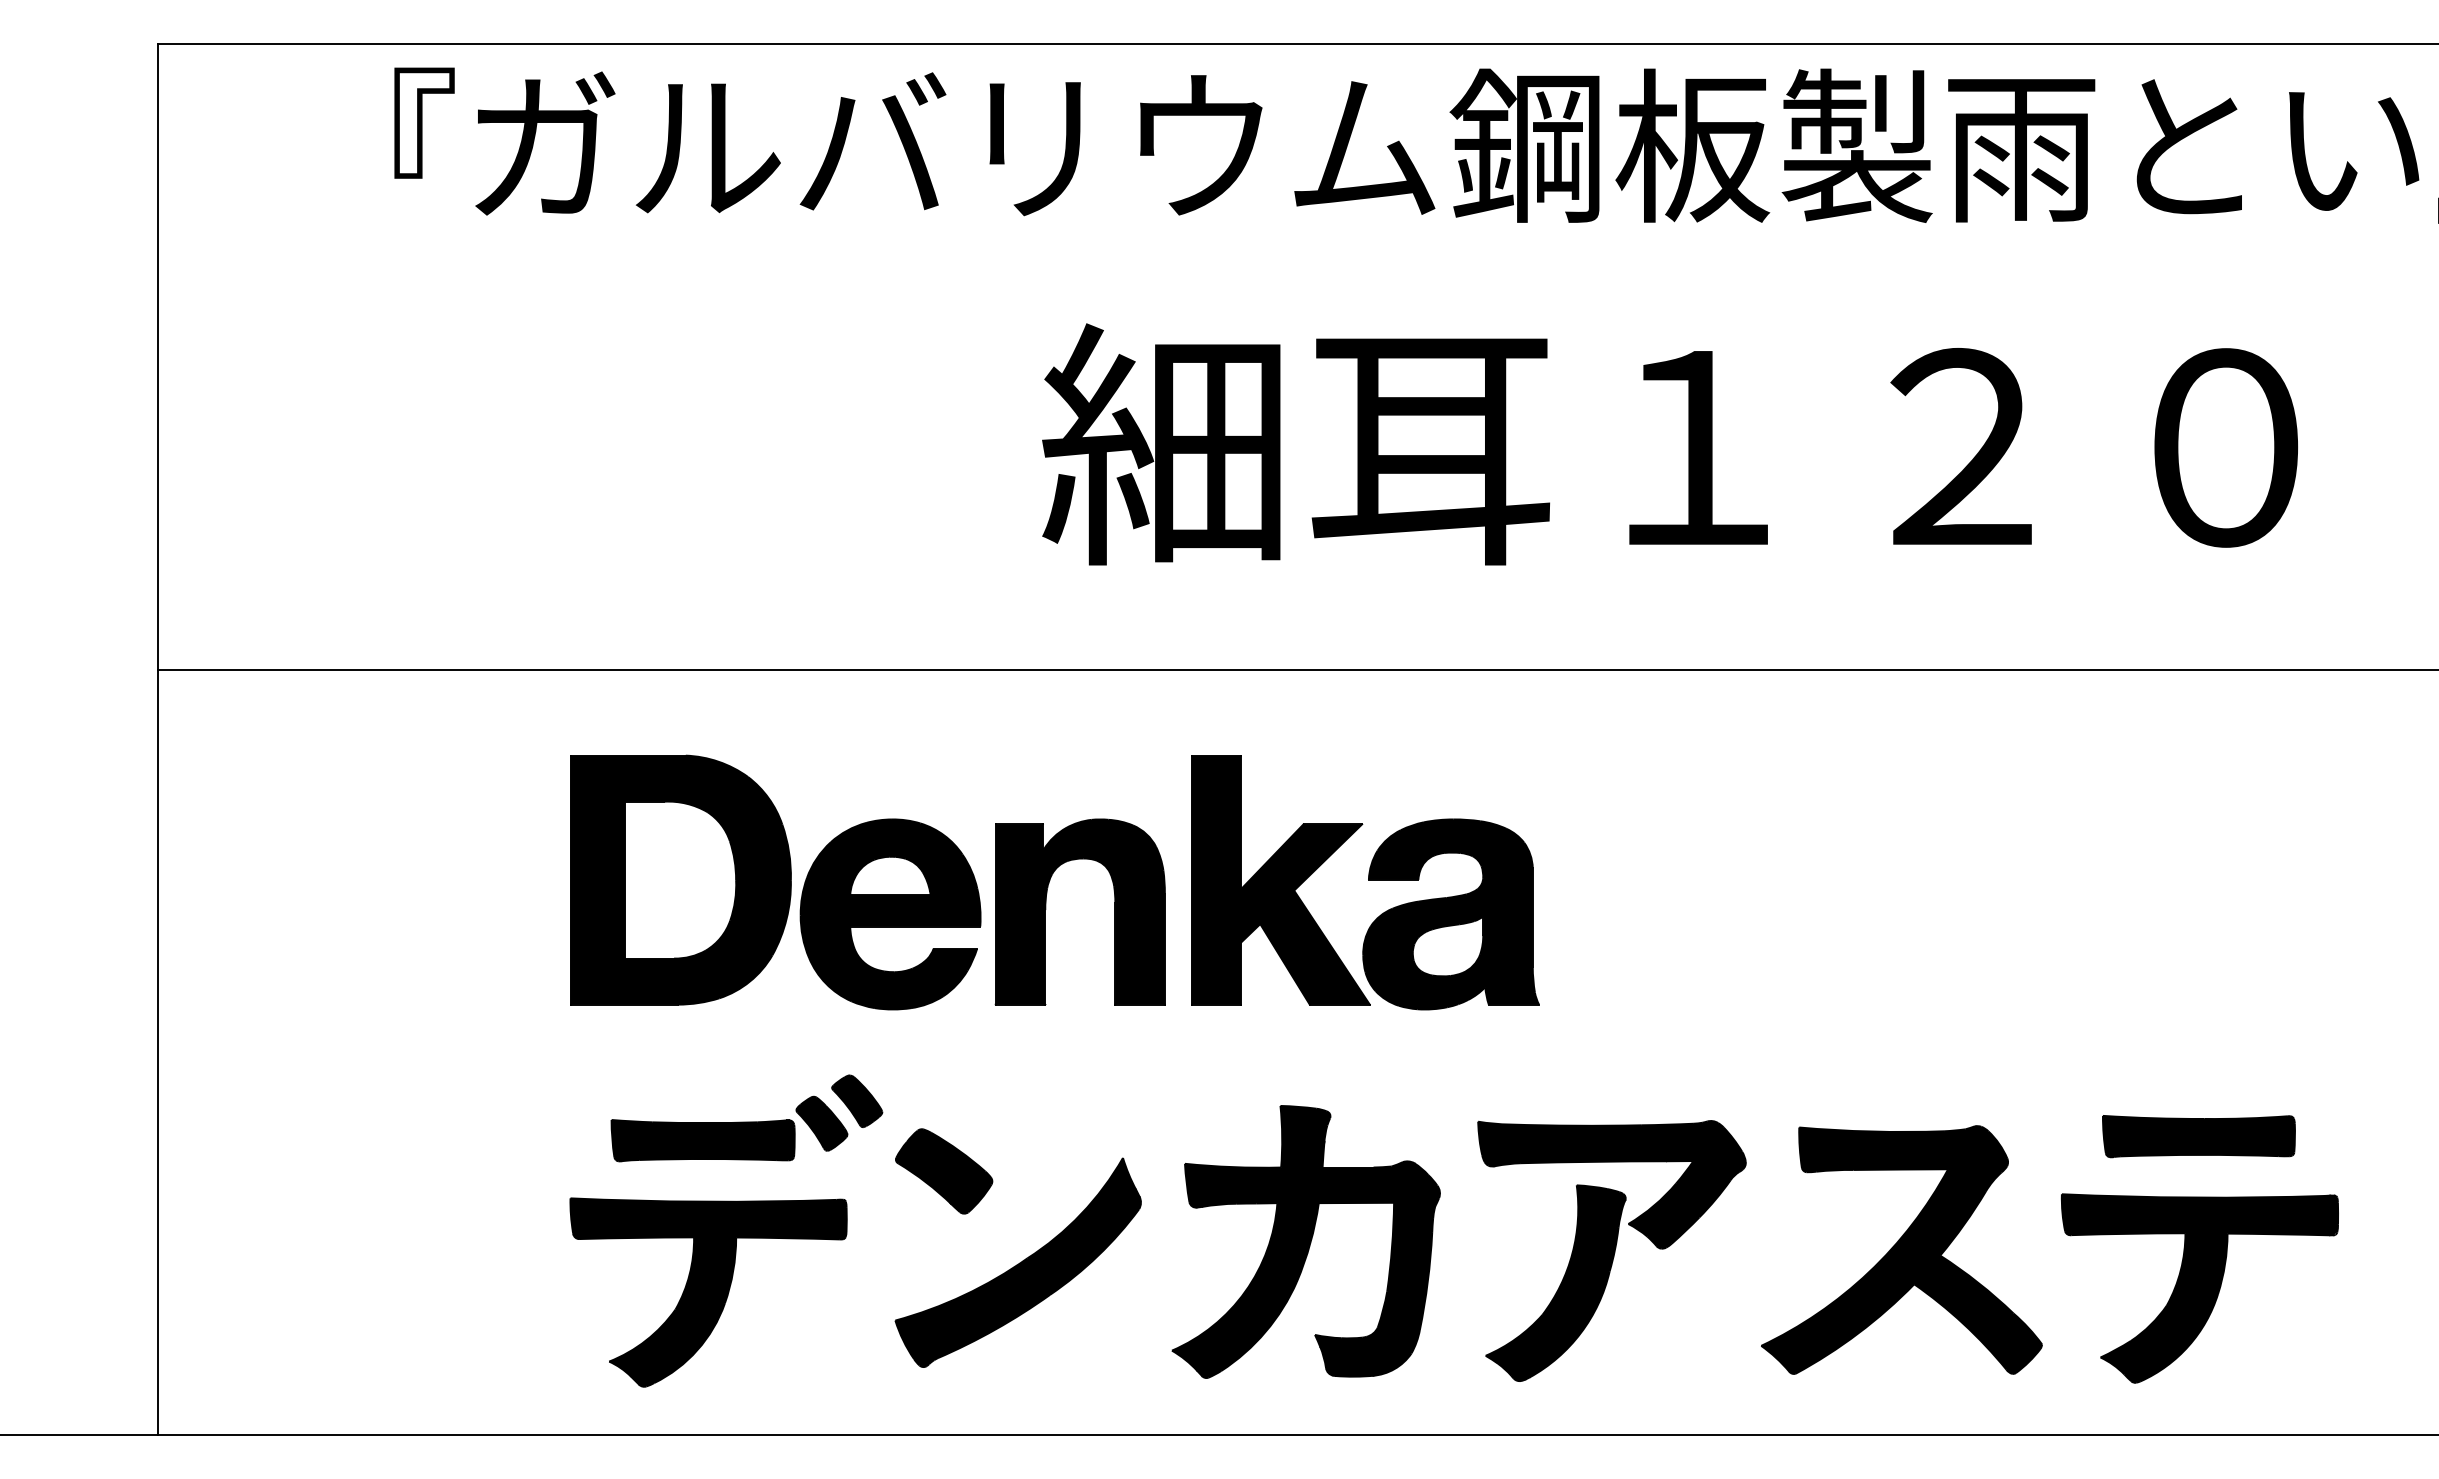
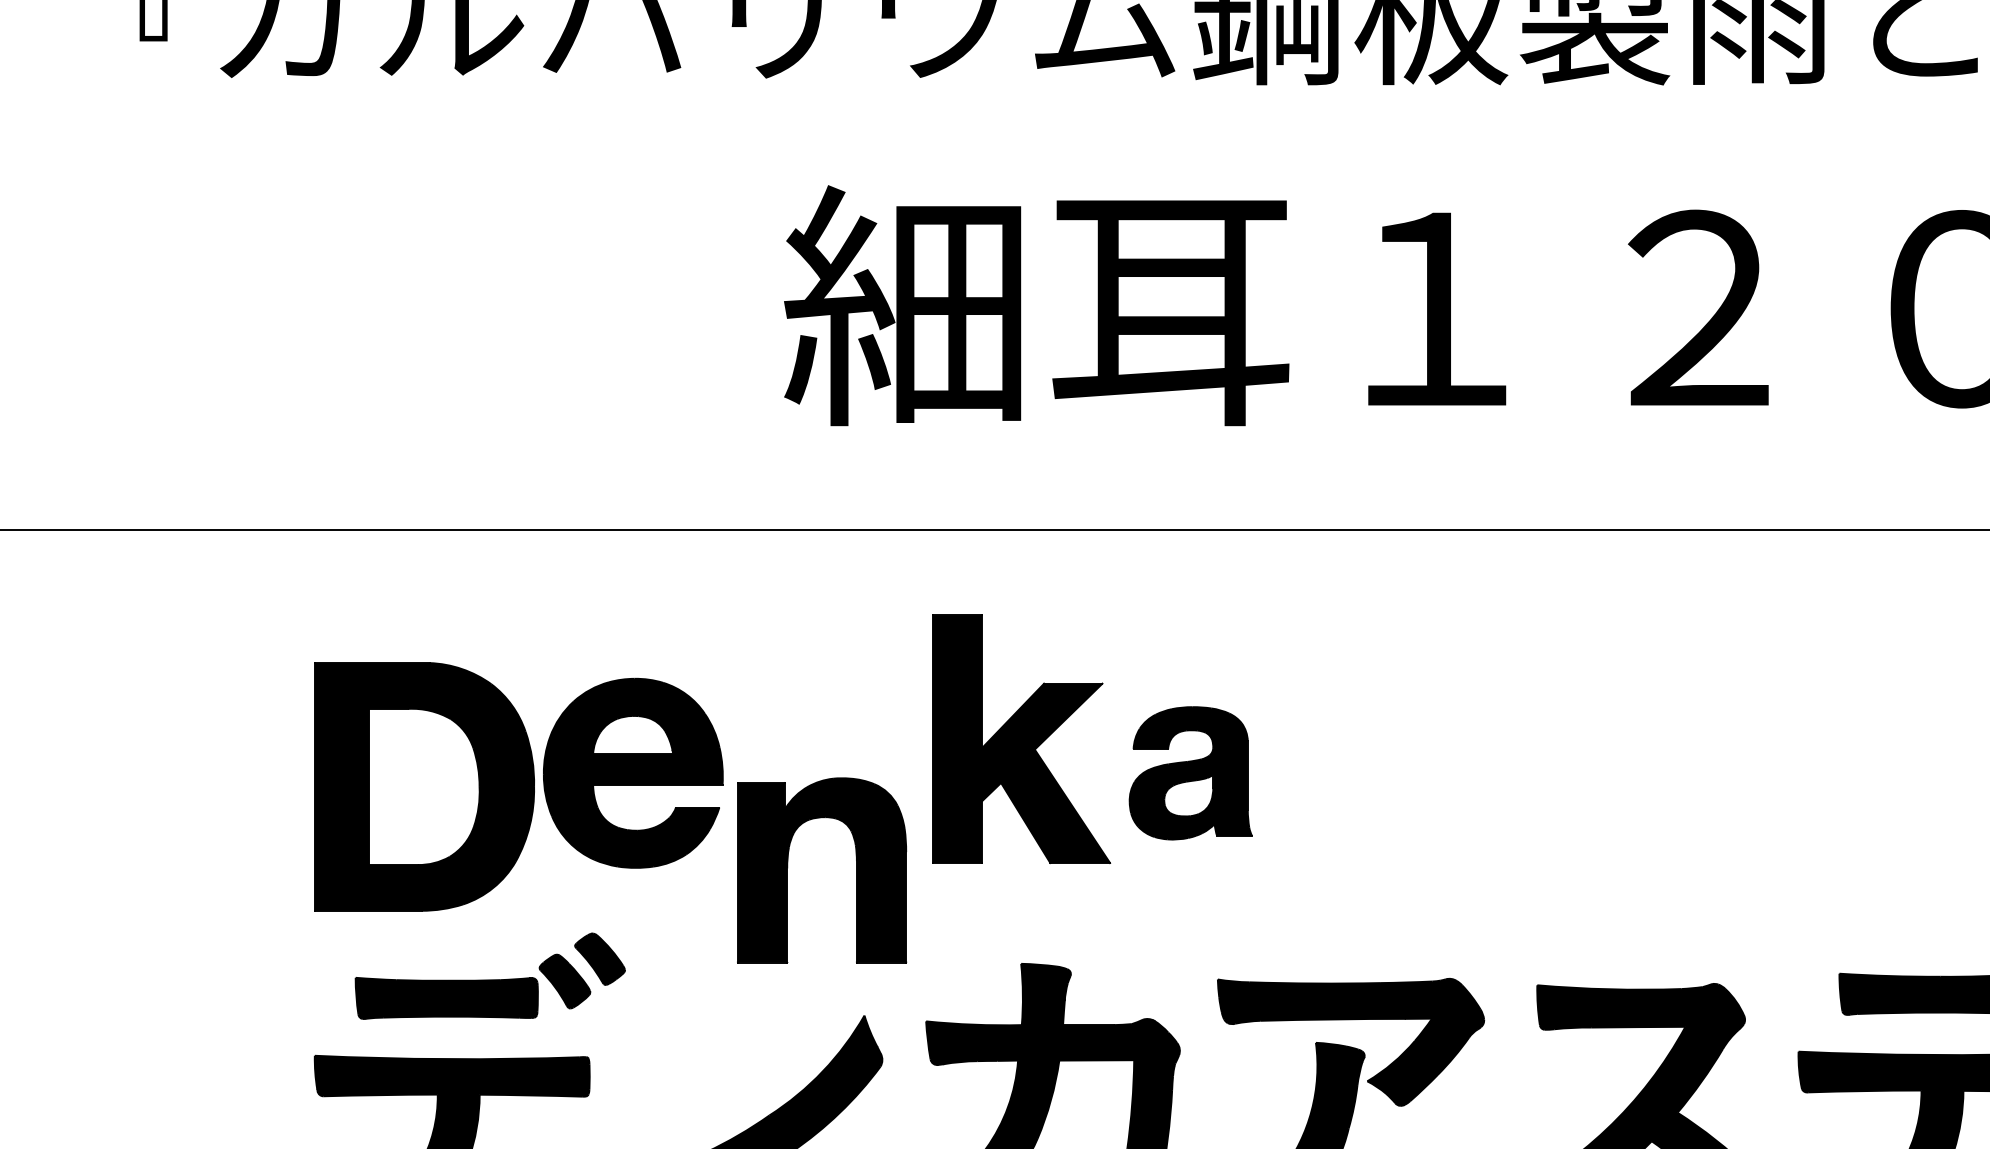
part: (680, 879) -> (424, 786), moved
part: (1046, 909) -> (788, 867), moved
part: (1450, 914) -> (1190, 773), size x0.7
part: (944, 1171) -> (686, 1029), removed

